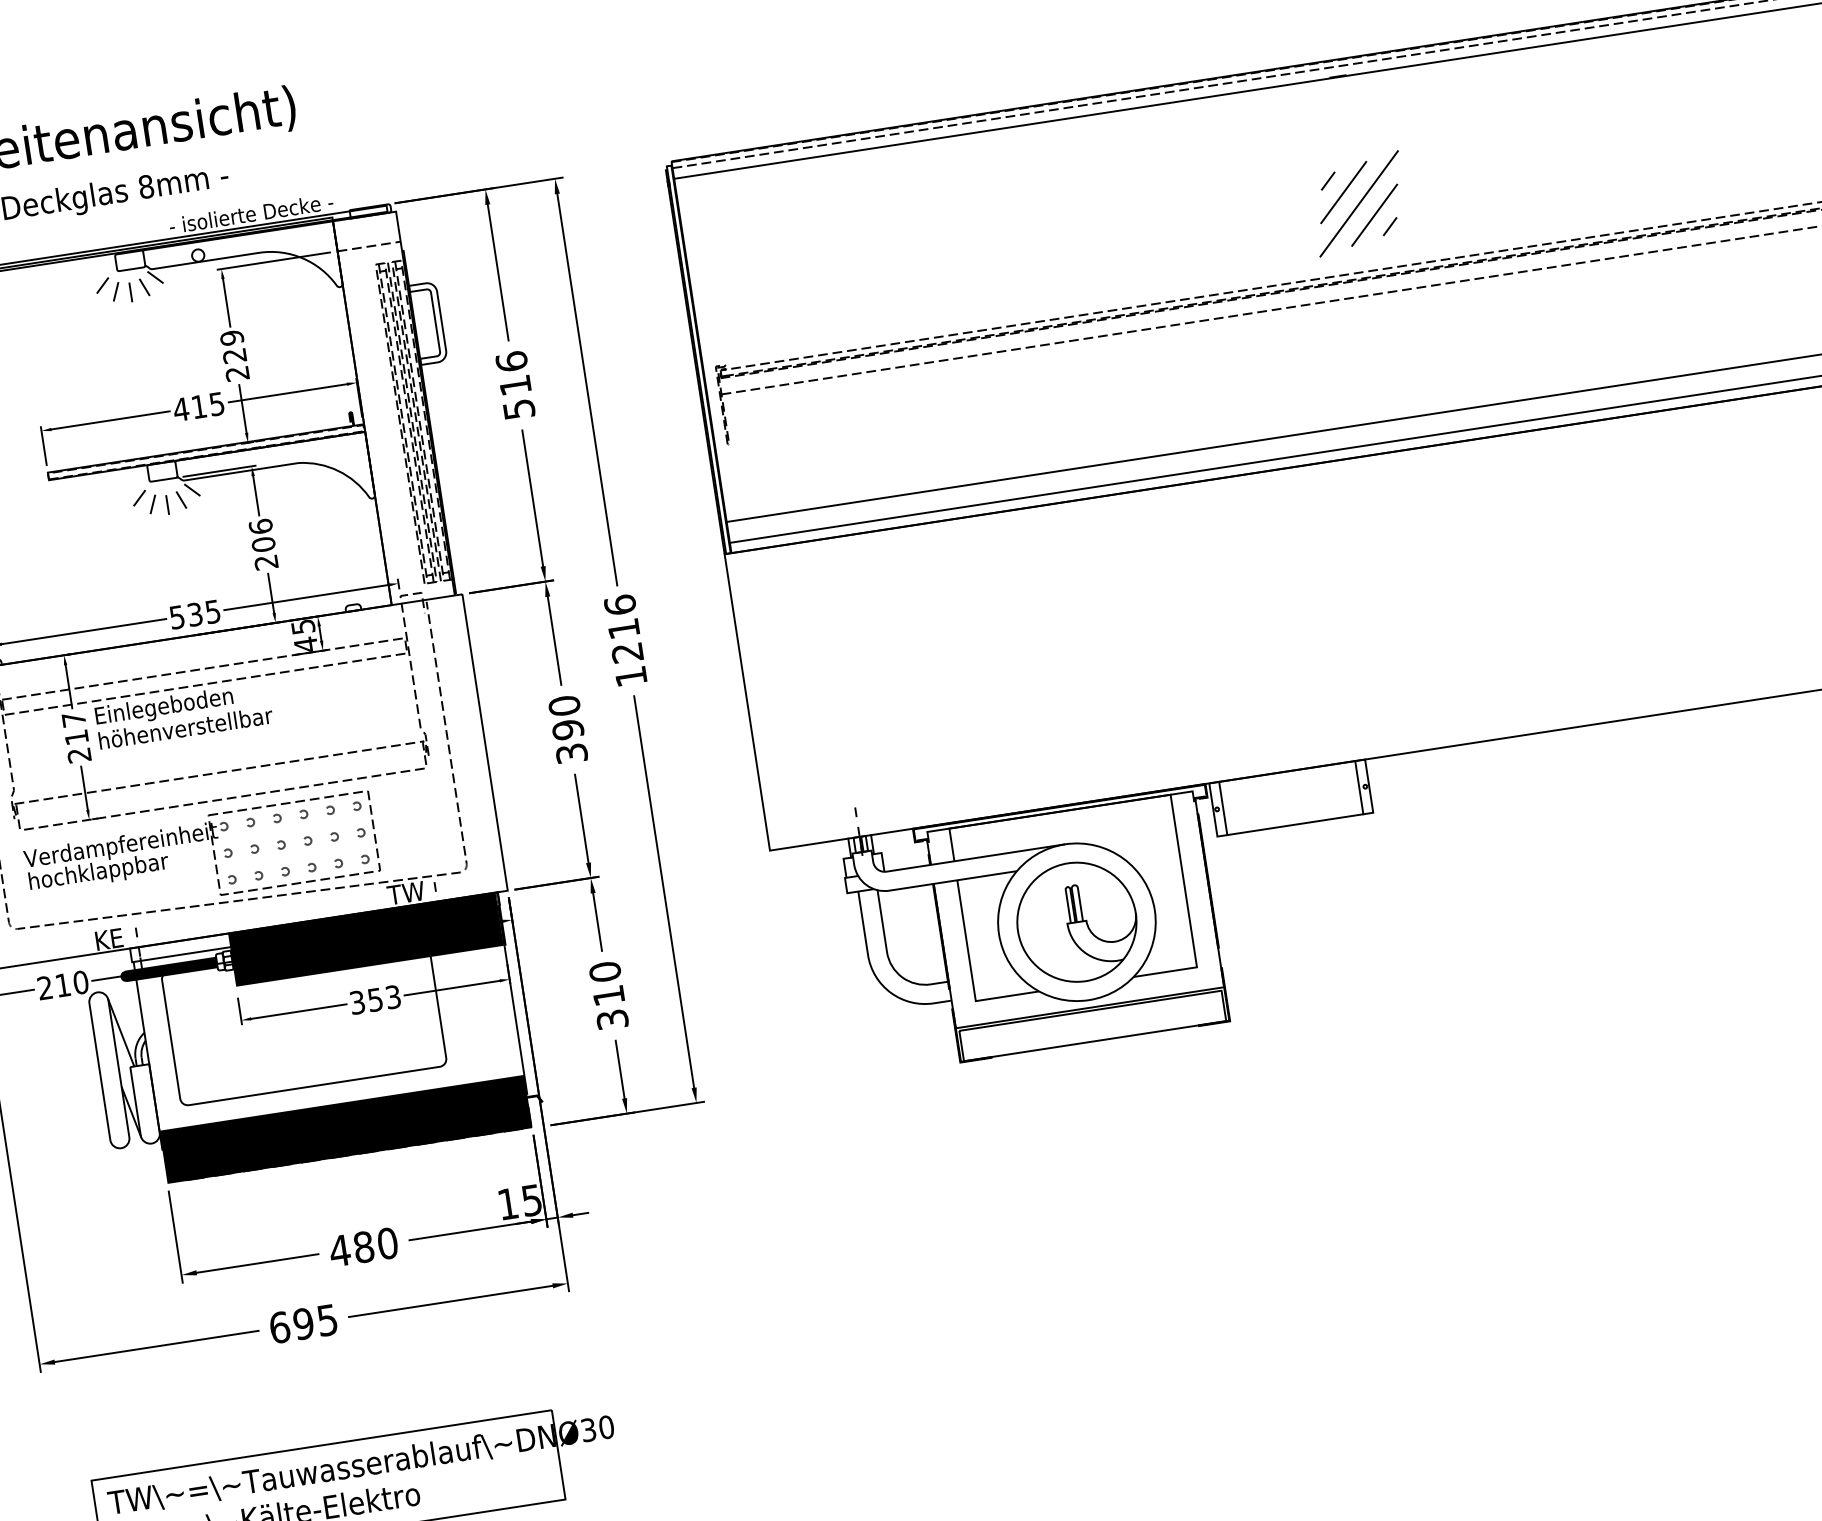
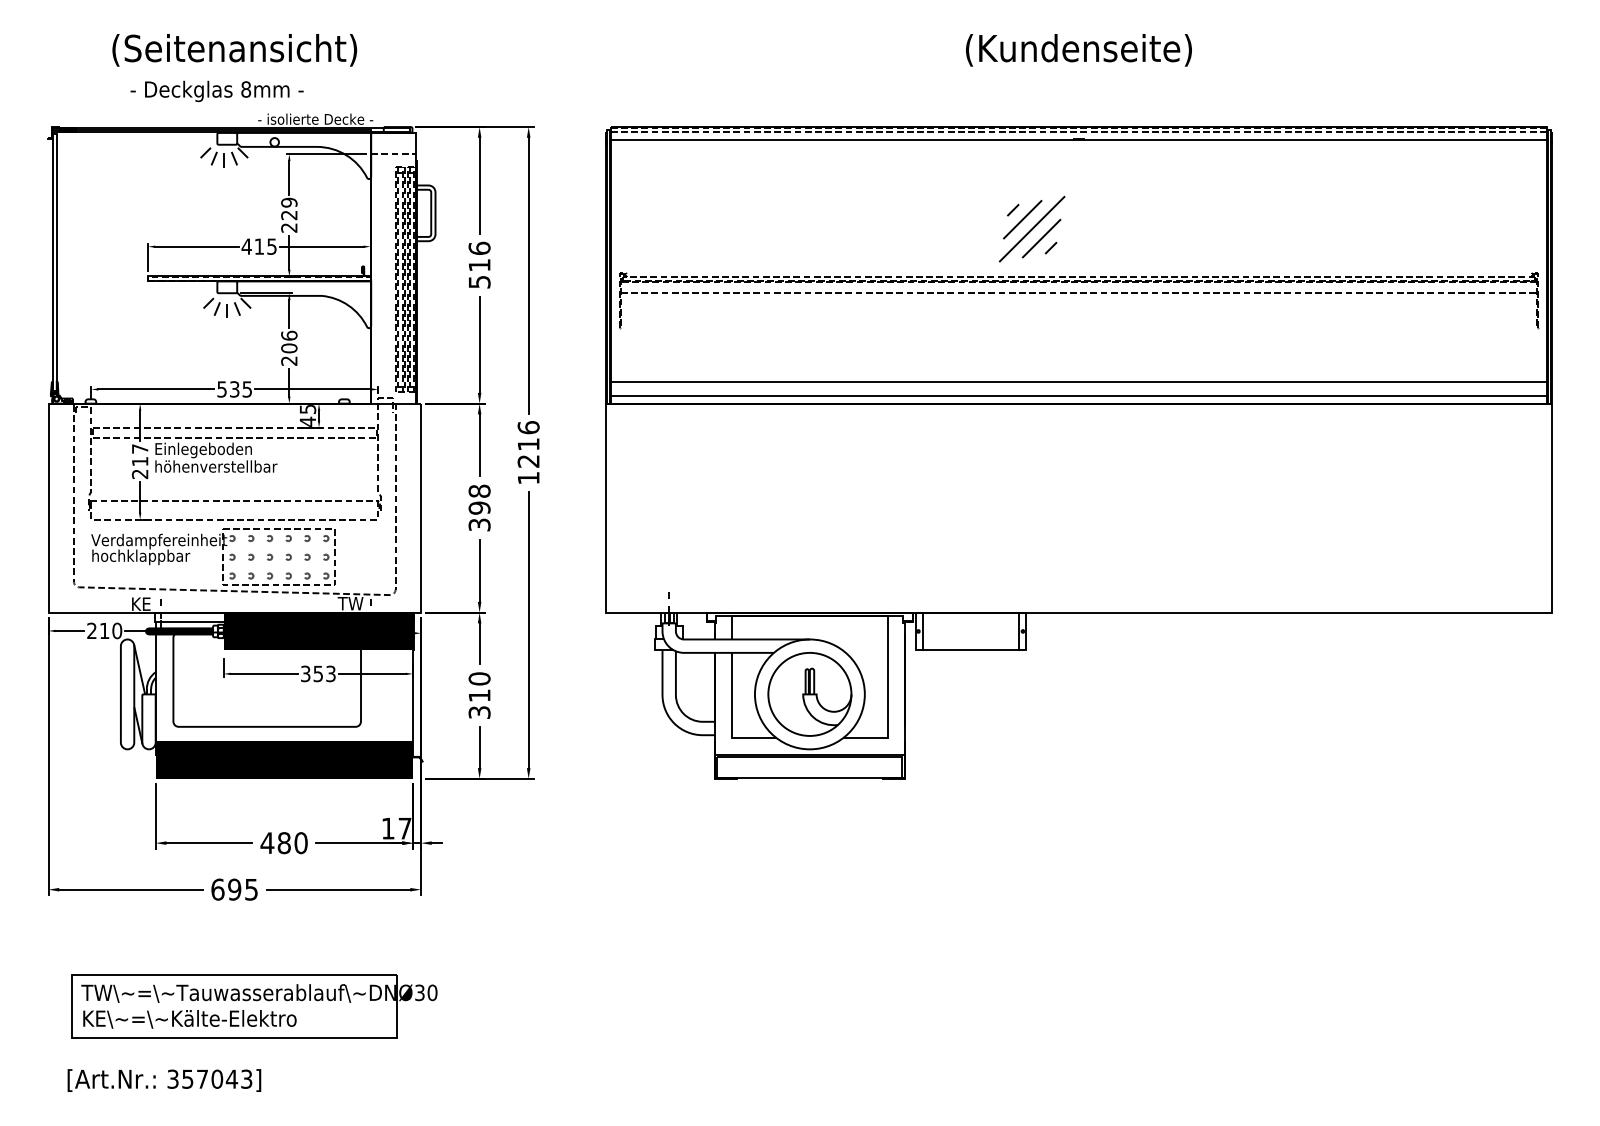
part: (1358, 203) -> (1031, 228), moved
text: (564, 704) -> (479, 490), 390 -> 398
text: (531, 1200) -> (404, 828), 15 -> 17

